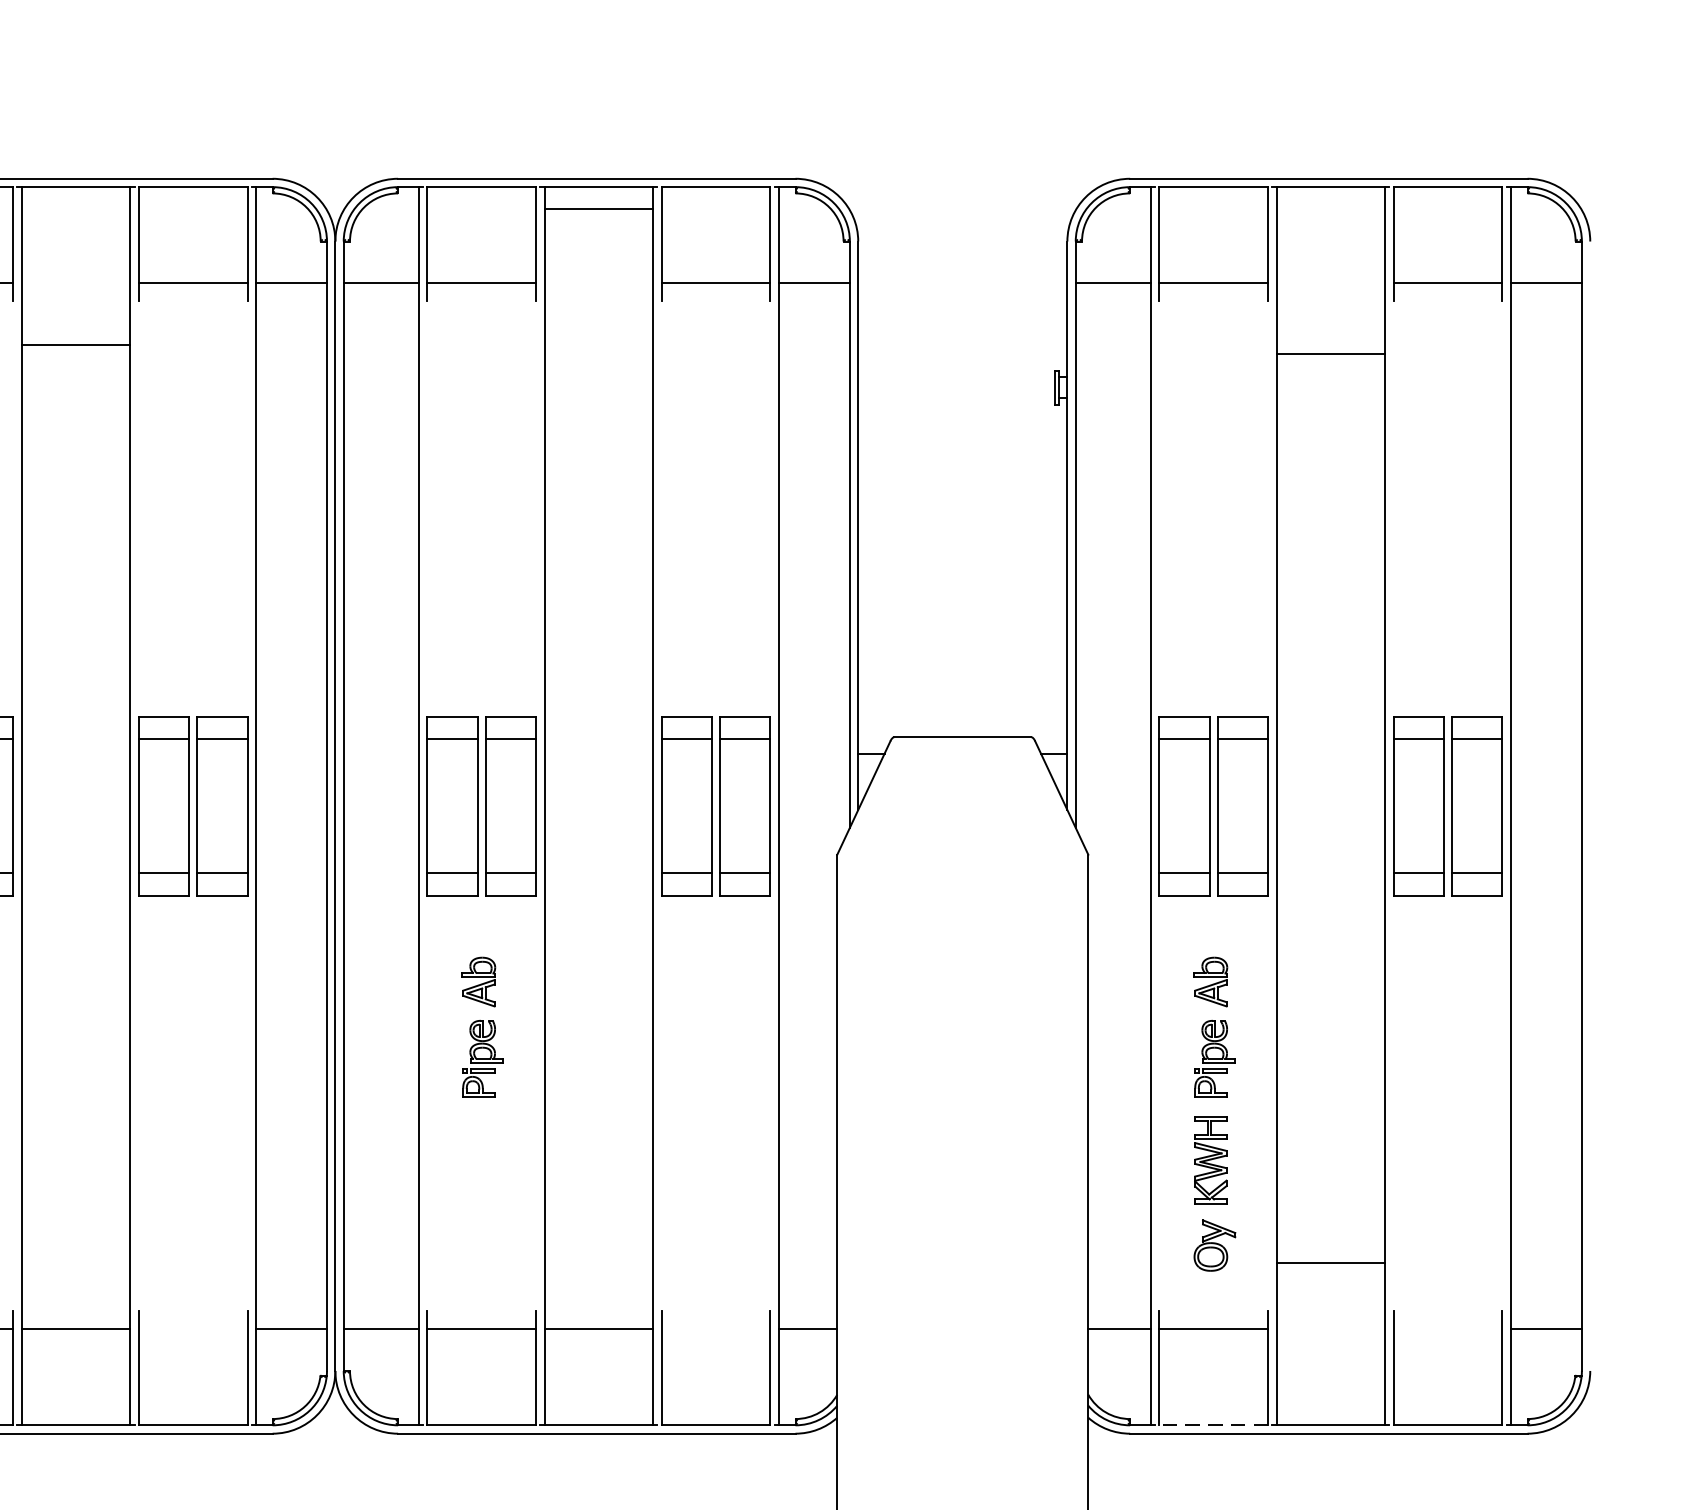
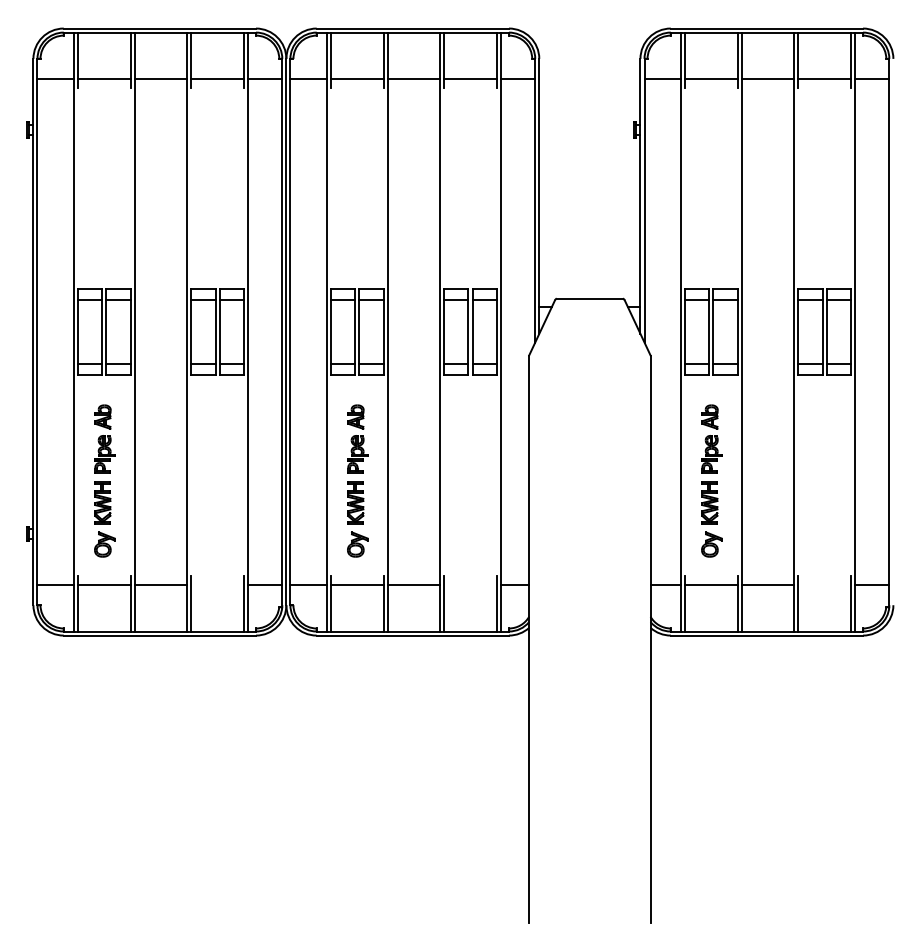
line: (598, 209) -> (413, 79), moved
line: (75, 346) -> (160, 79), moved
line: (1329, 354) -> (767, 79), moved
part: (482, 1193) -> (357, 519), added
line: (1329, 1261) -> (767, 584), moved
line: (1212, 1425) -> (710, 631), dashed -> solid

